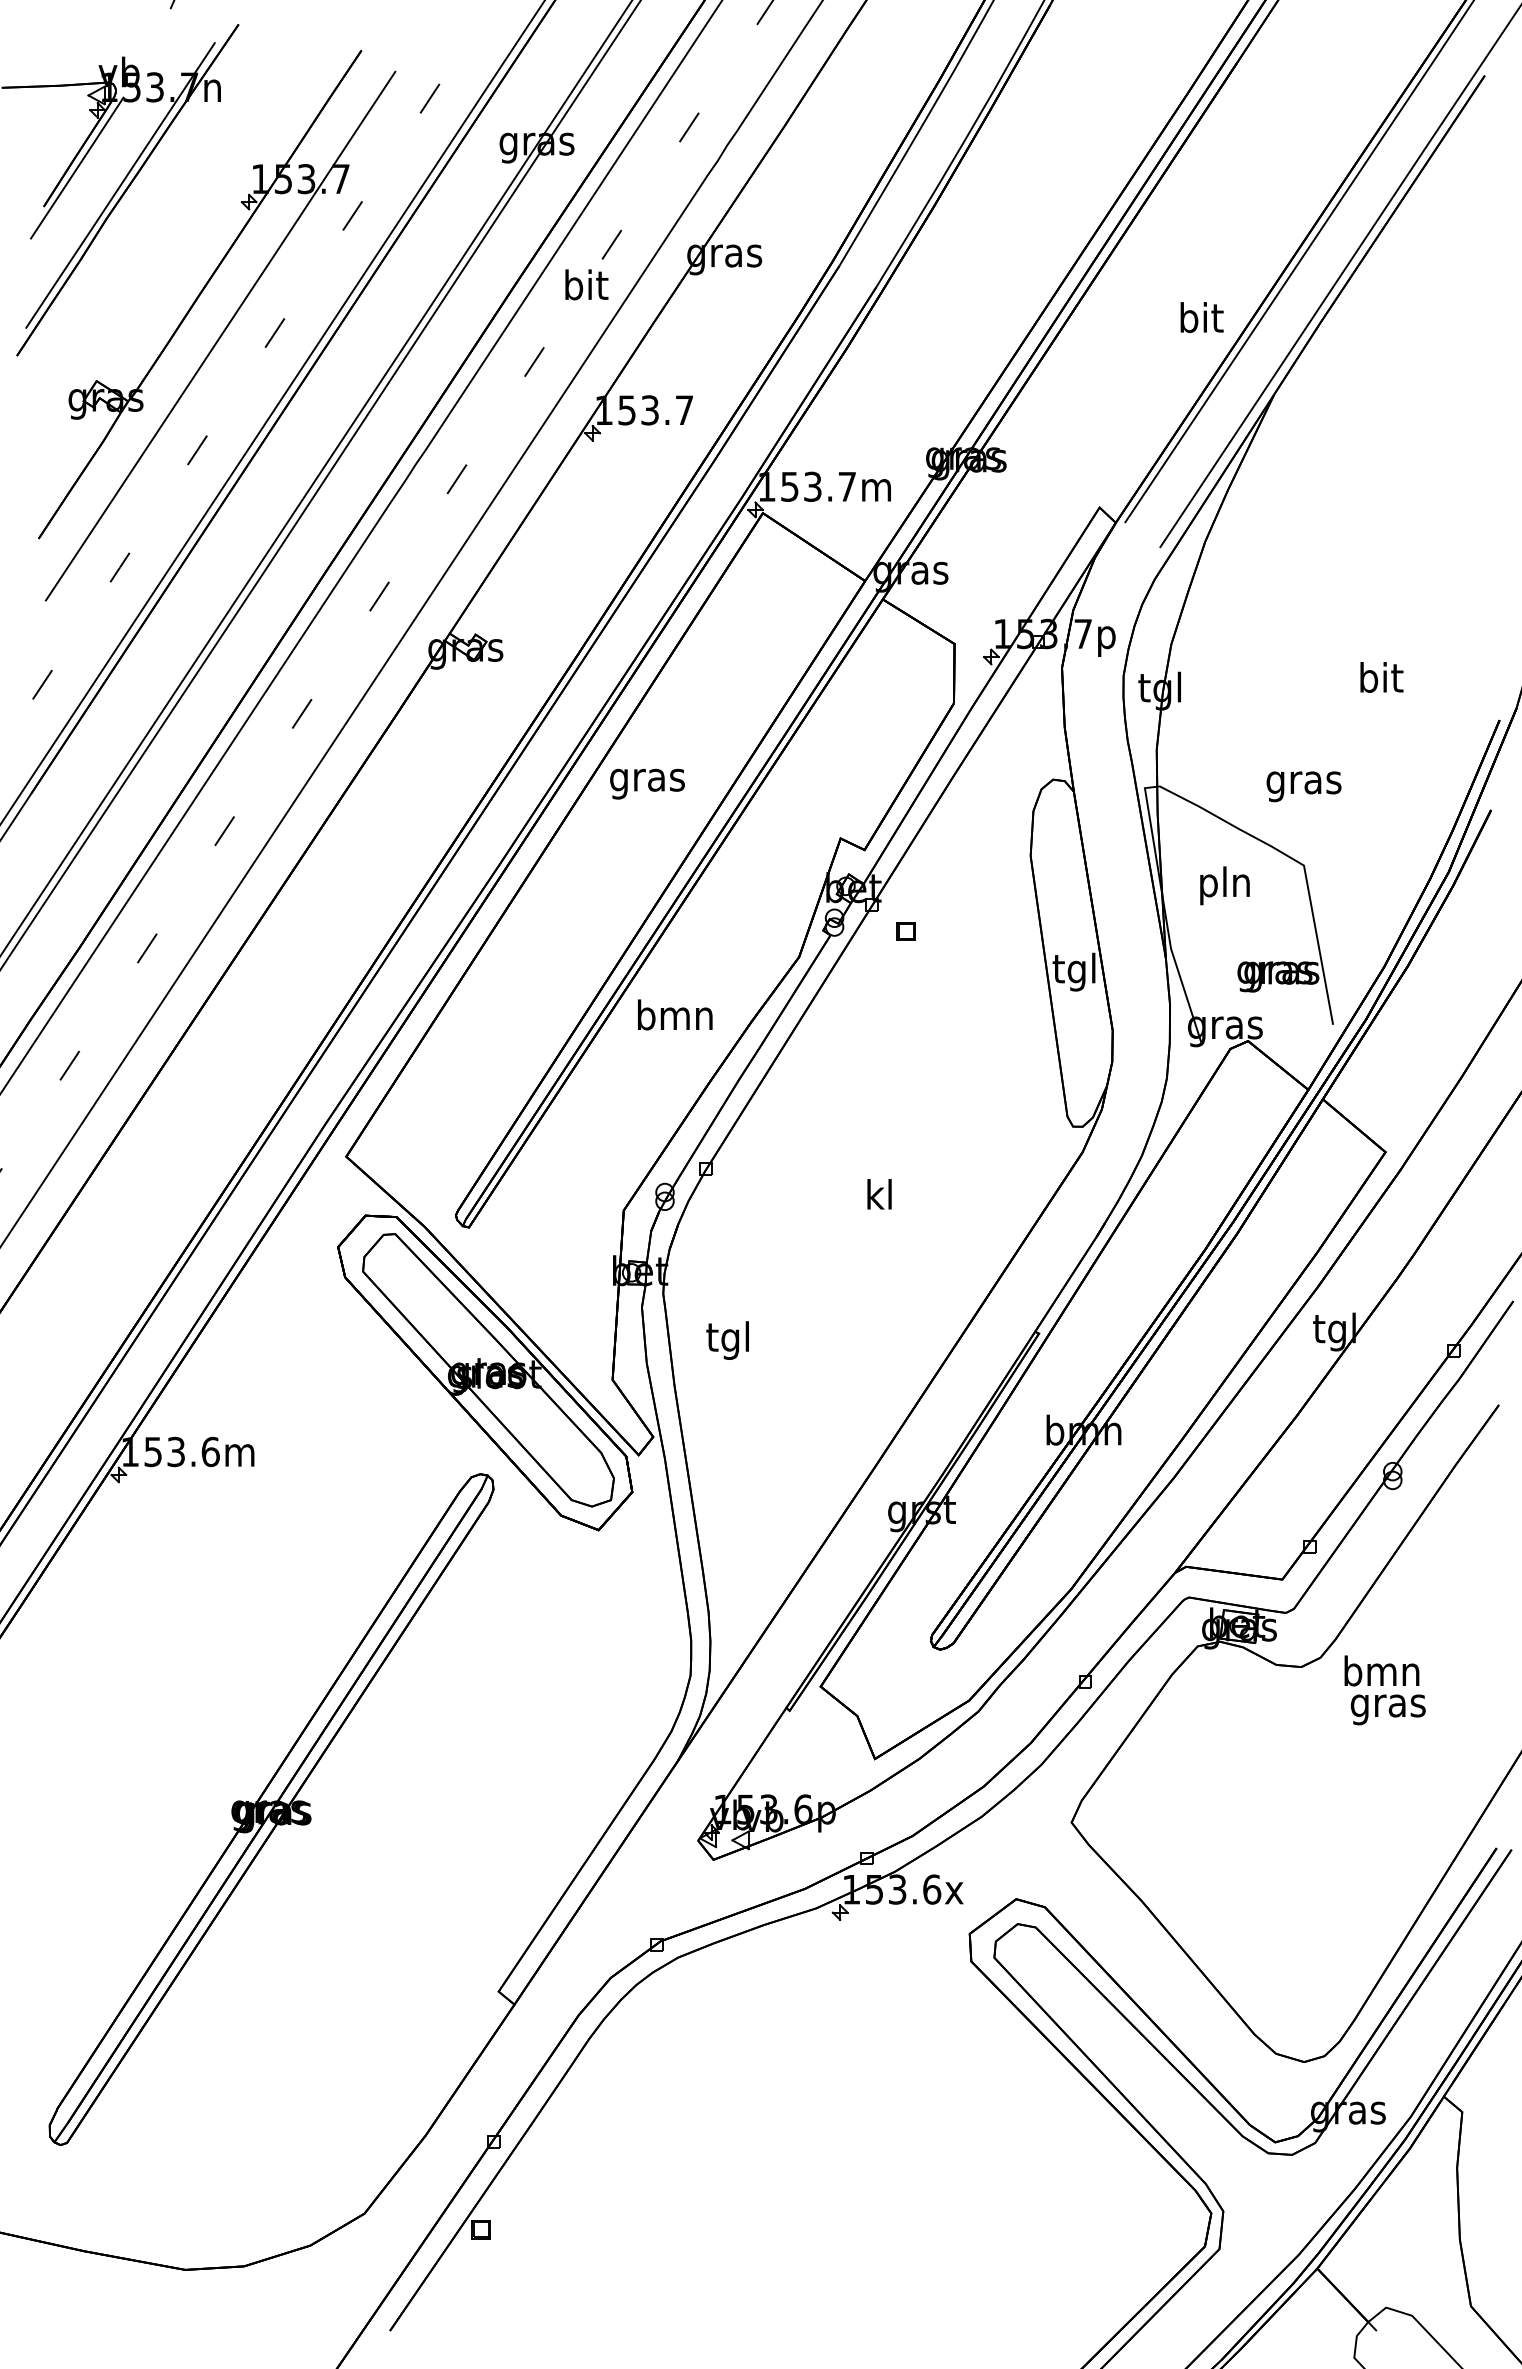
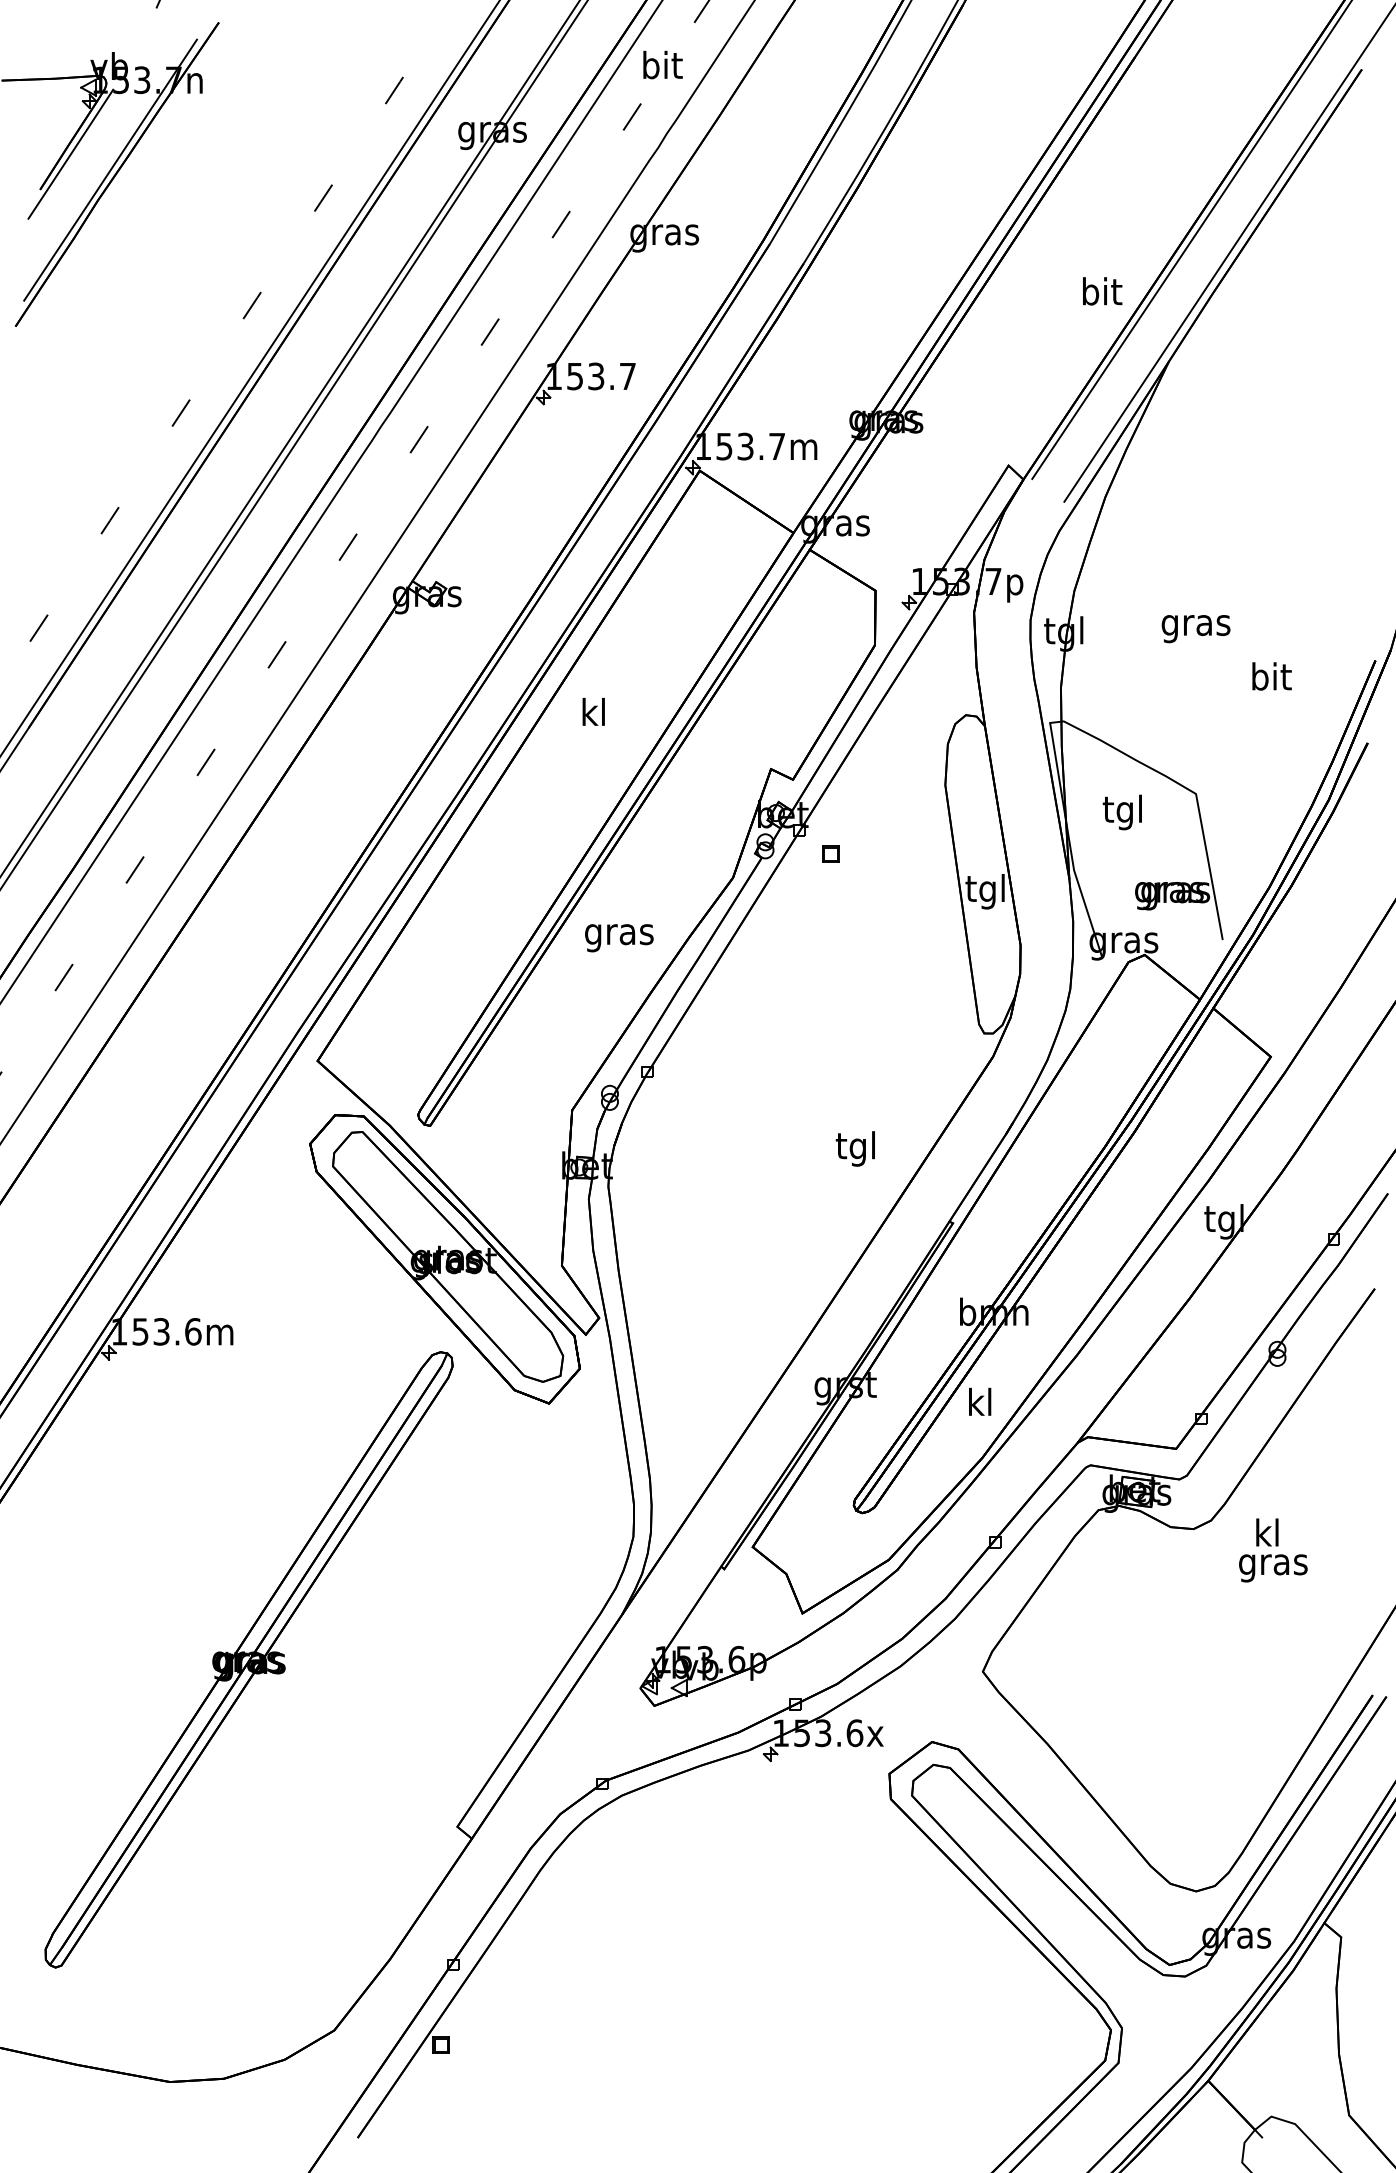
text: (586, 284) -> (662, 64), moved
part: (224, 328) -> (205, 301), removed
text: (1381, 677) -> (1271, 676), moved
text: (647, 779) -> (593, 715), gras -> kl
text: (1303, 786) -> (1195, 628), moved
text: (1224, 885) -> (1123, 812), pln -> tgl
text: (674, 1018) -> (618, 934), bmn -> gras
text: (879, 1194) -> (980, 1402), moved
text: (727, 1340) -> (855, 1148), moved
text: (1381, 1670) -> (1267, 1532), bmn -> kl

